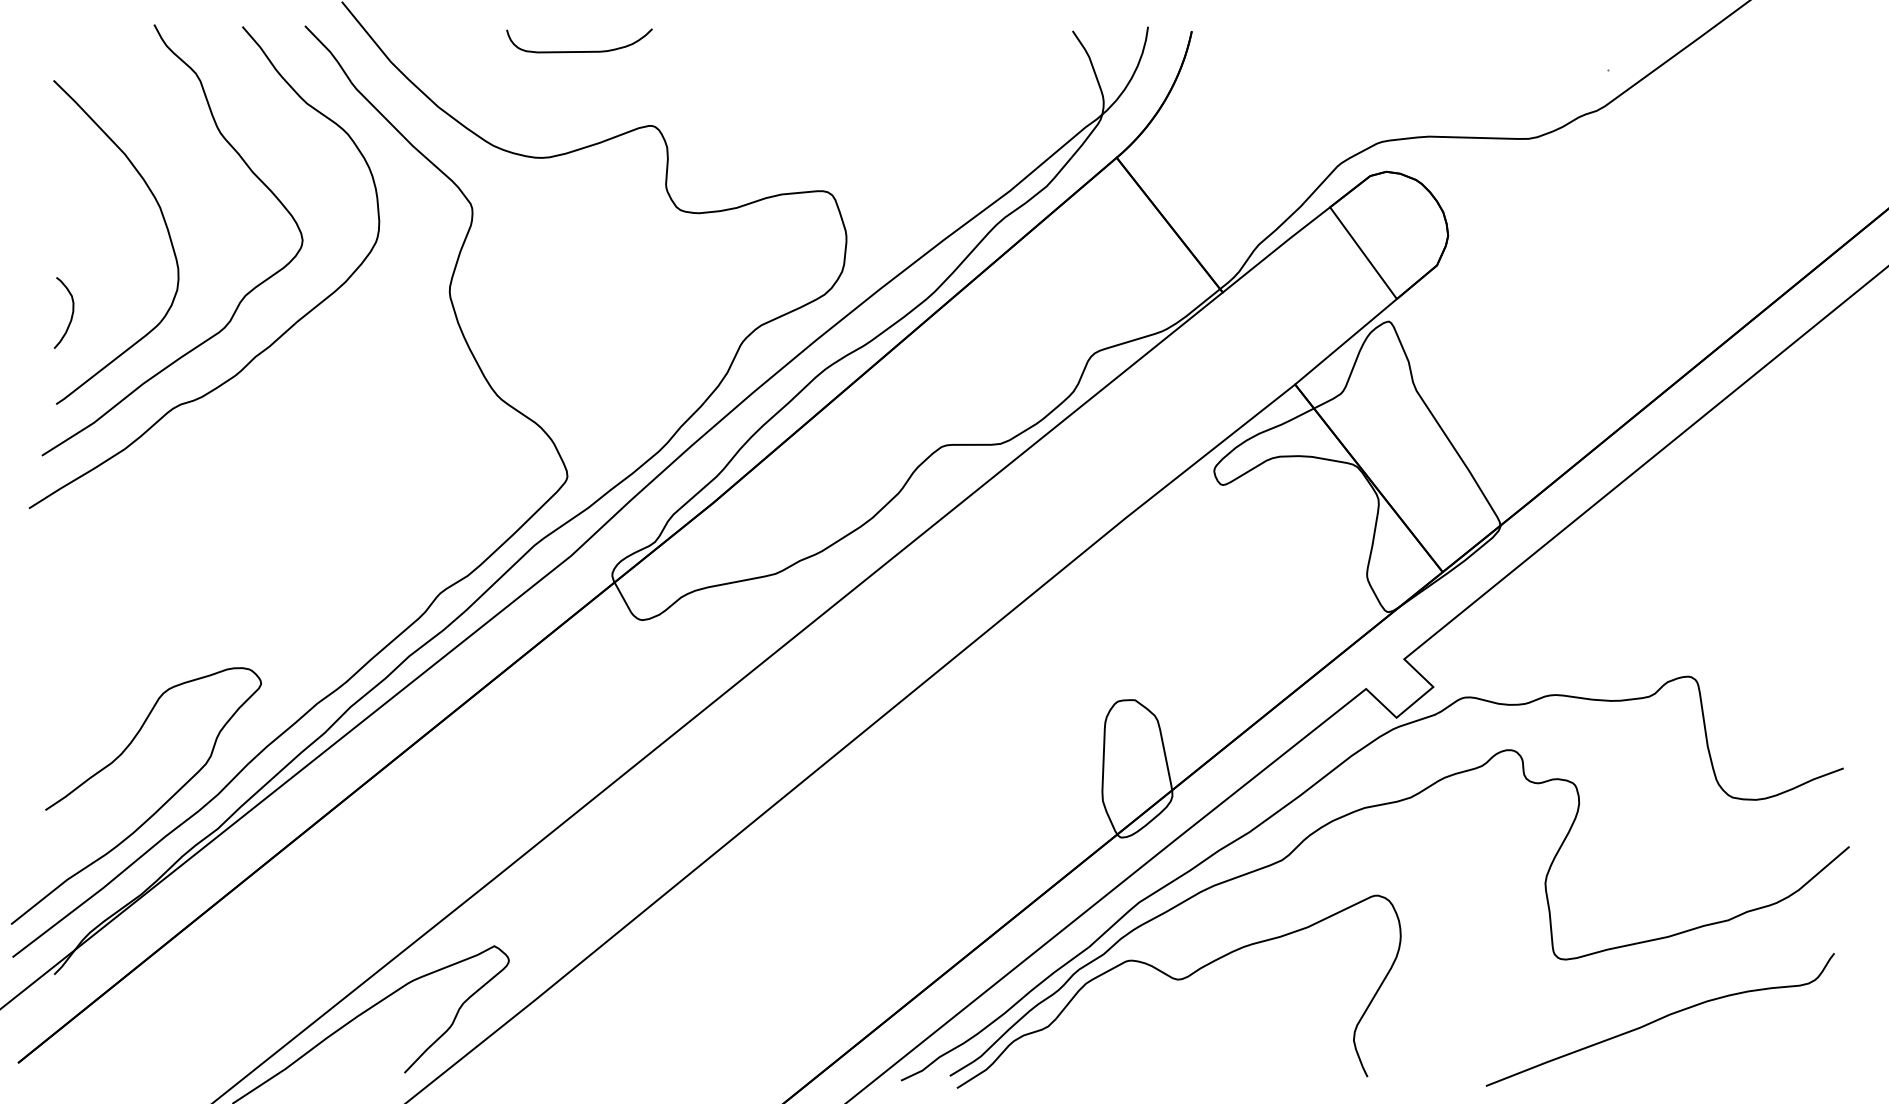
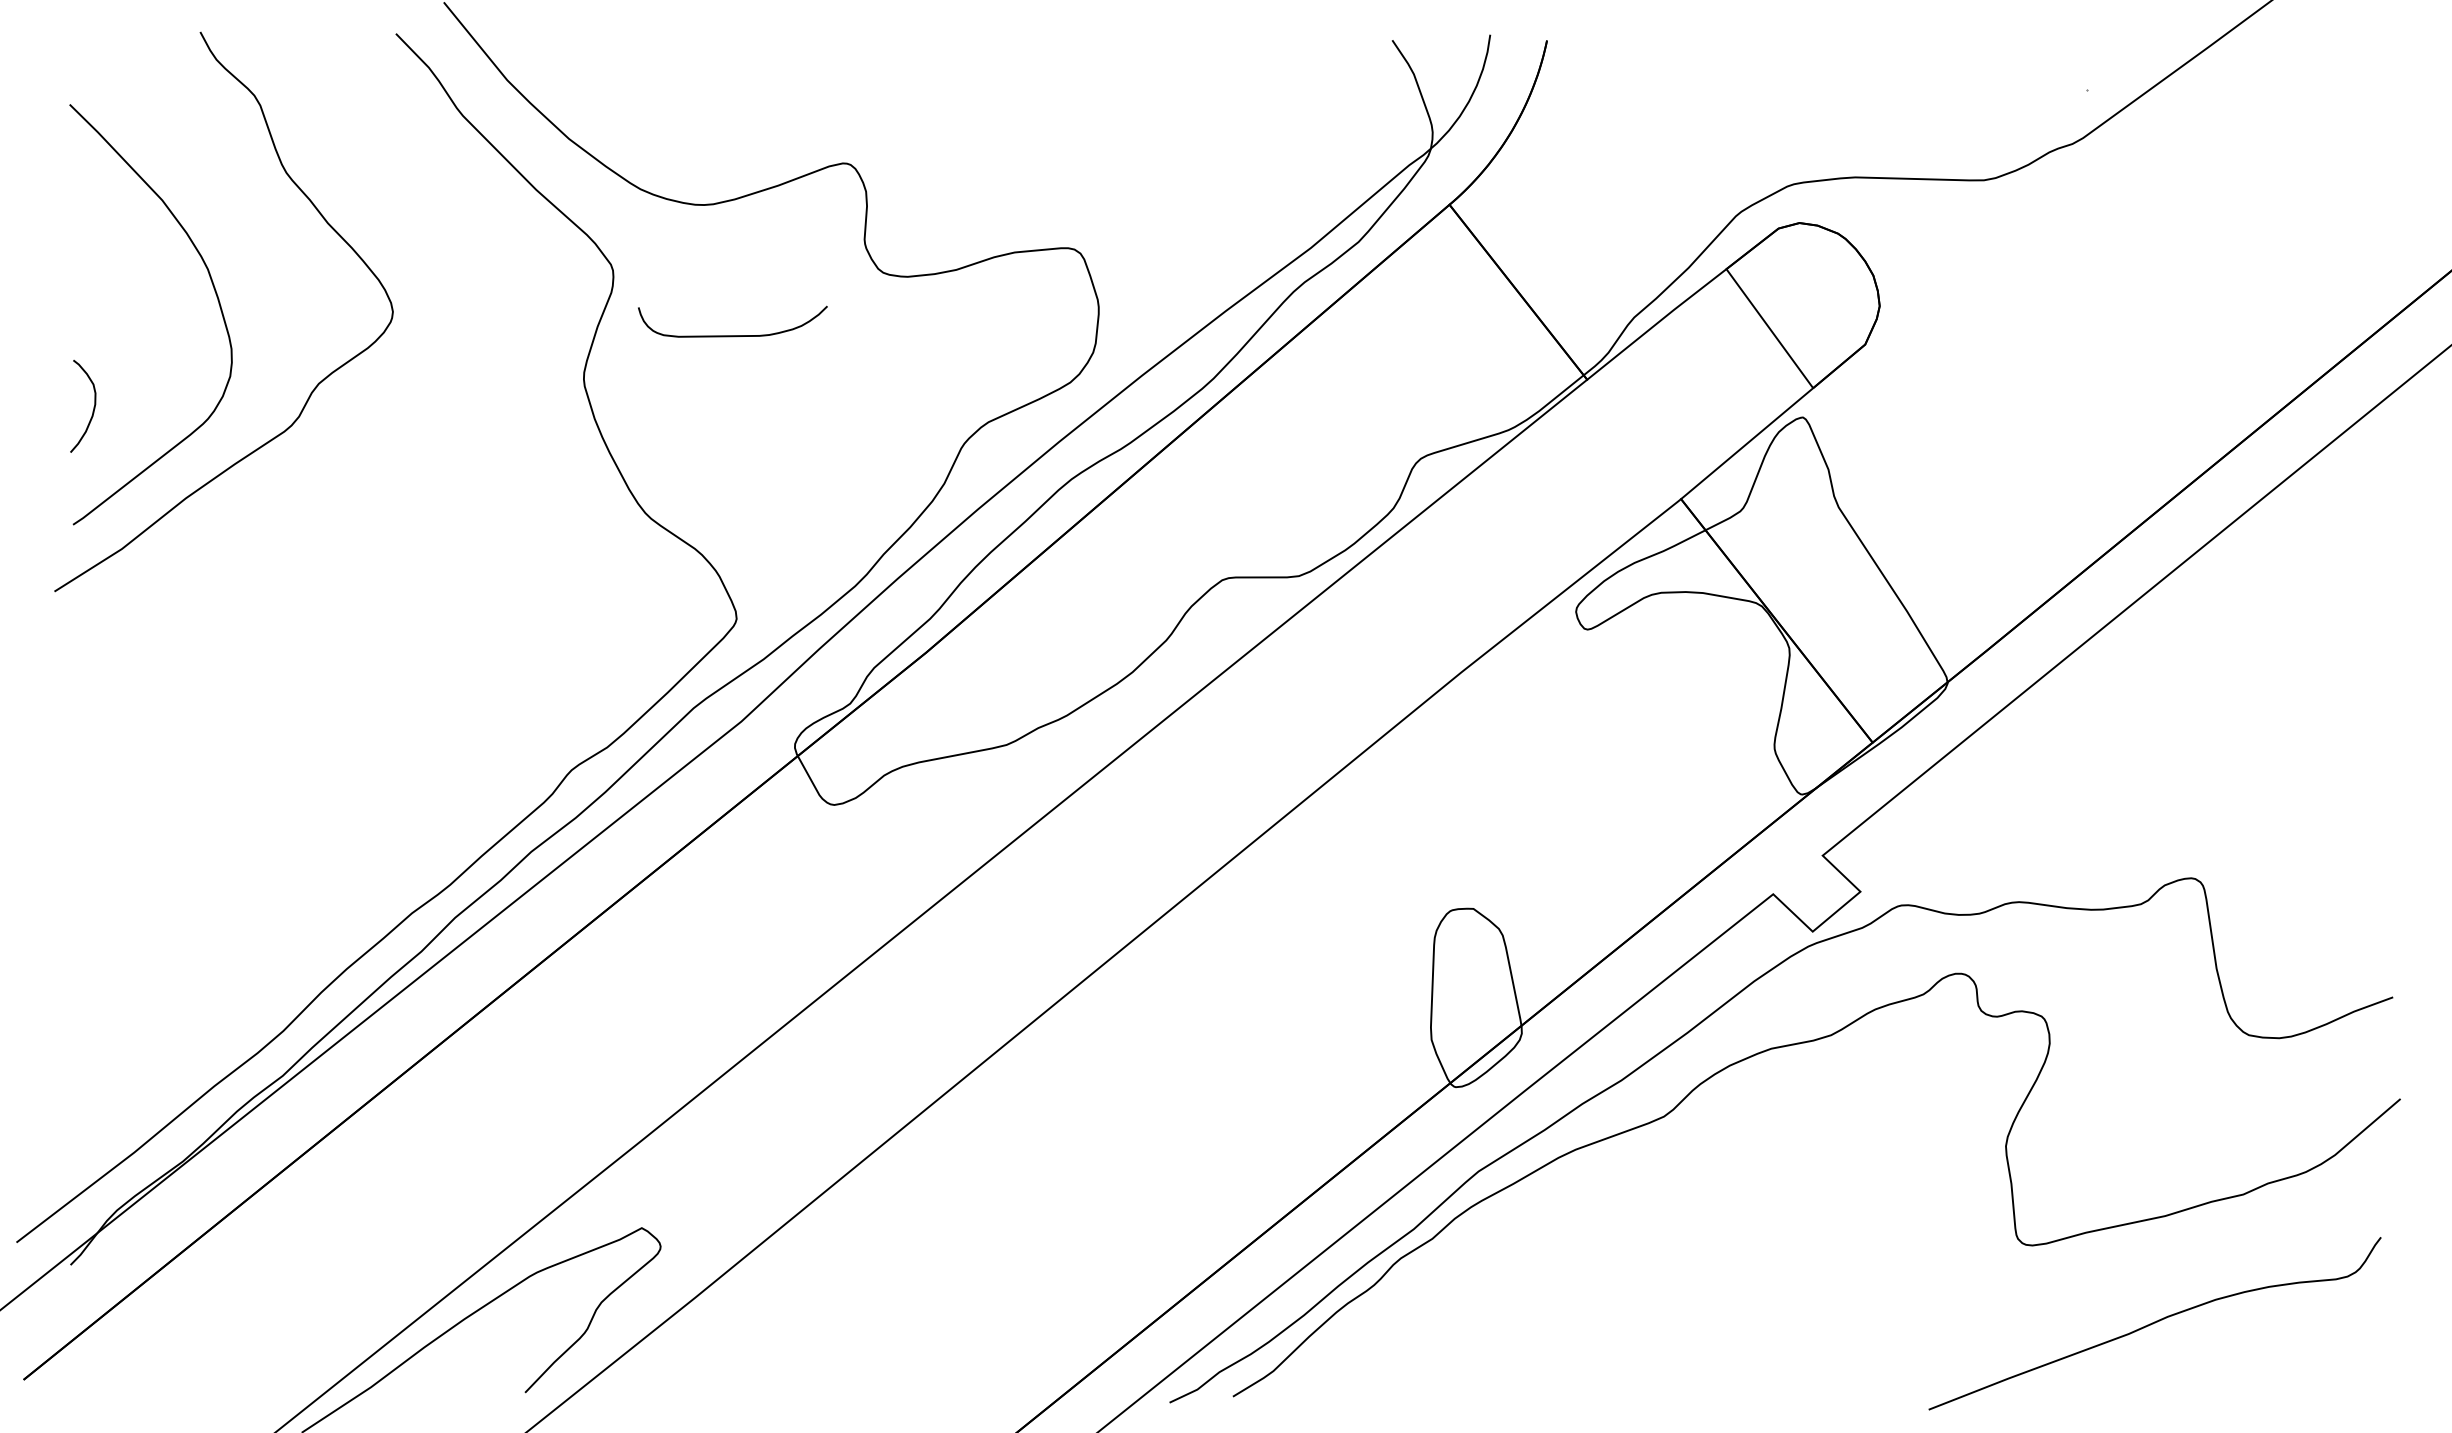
curve: (579, 51) -> (732, 335), moved
curve: (263, 349) -> (342, 453), removed
curve: (154, 812) -> (200, 1054), removed
curve: (1178, 980) -> (1529, 1272), removed

